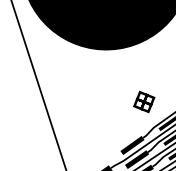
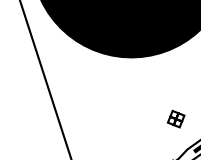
part: (143, 101) -> (175, 118), size x0.71

